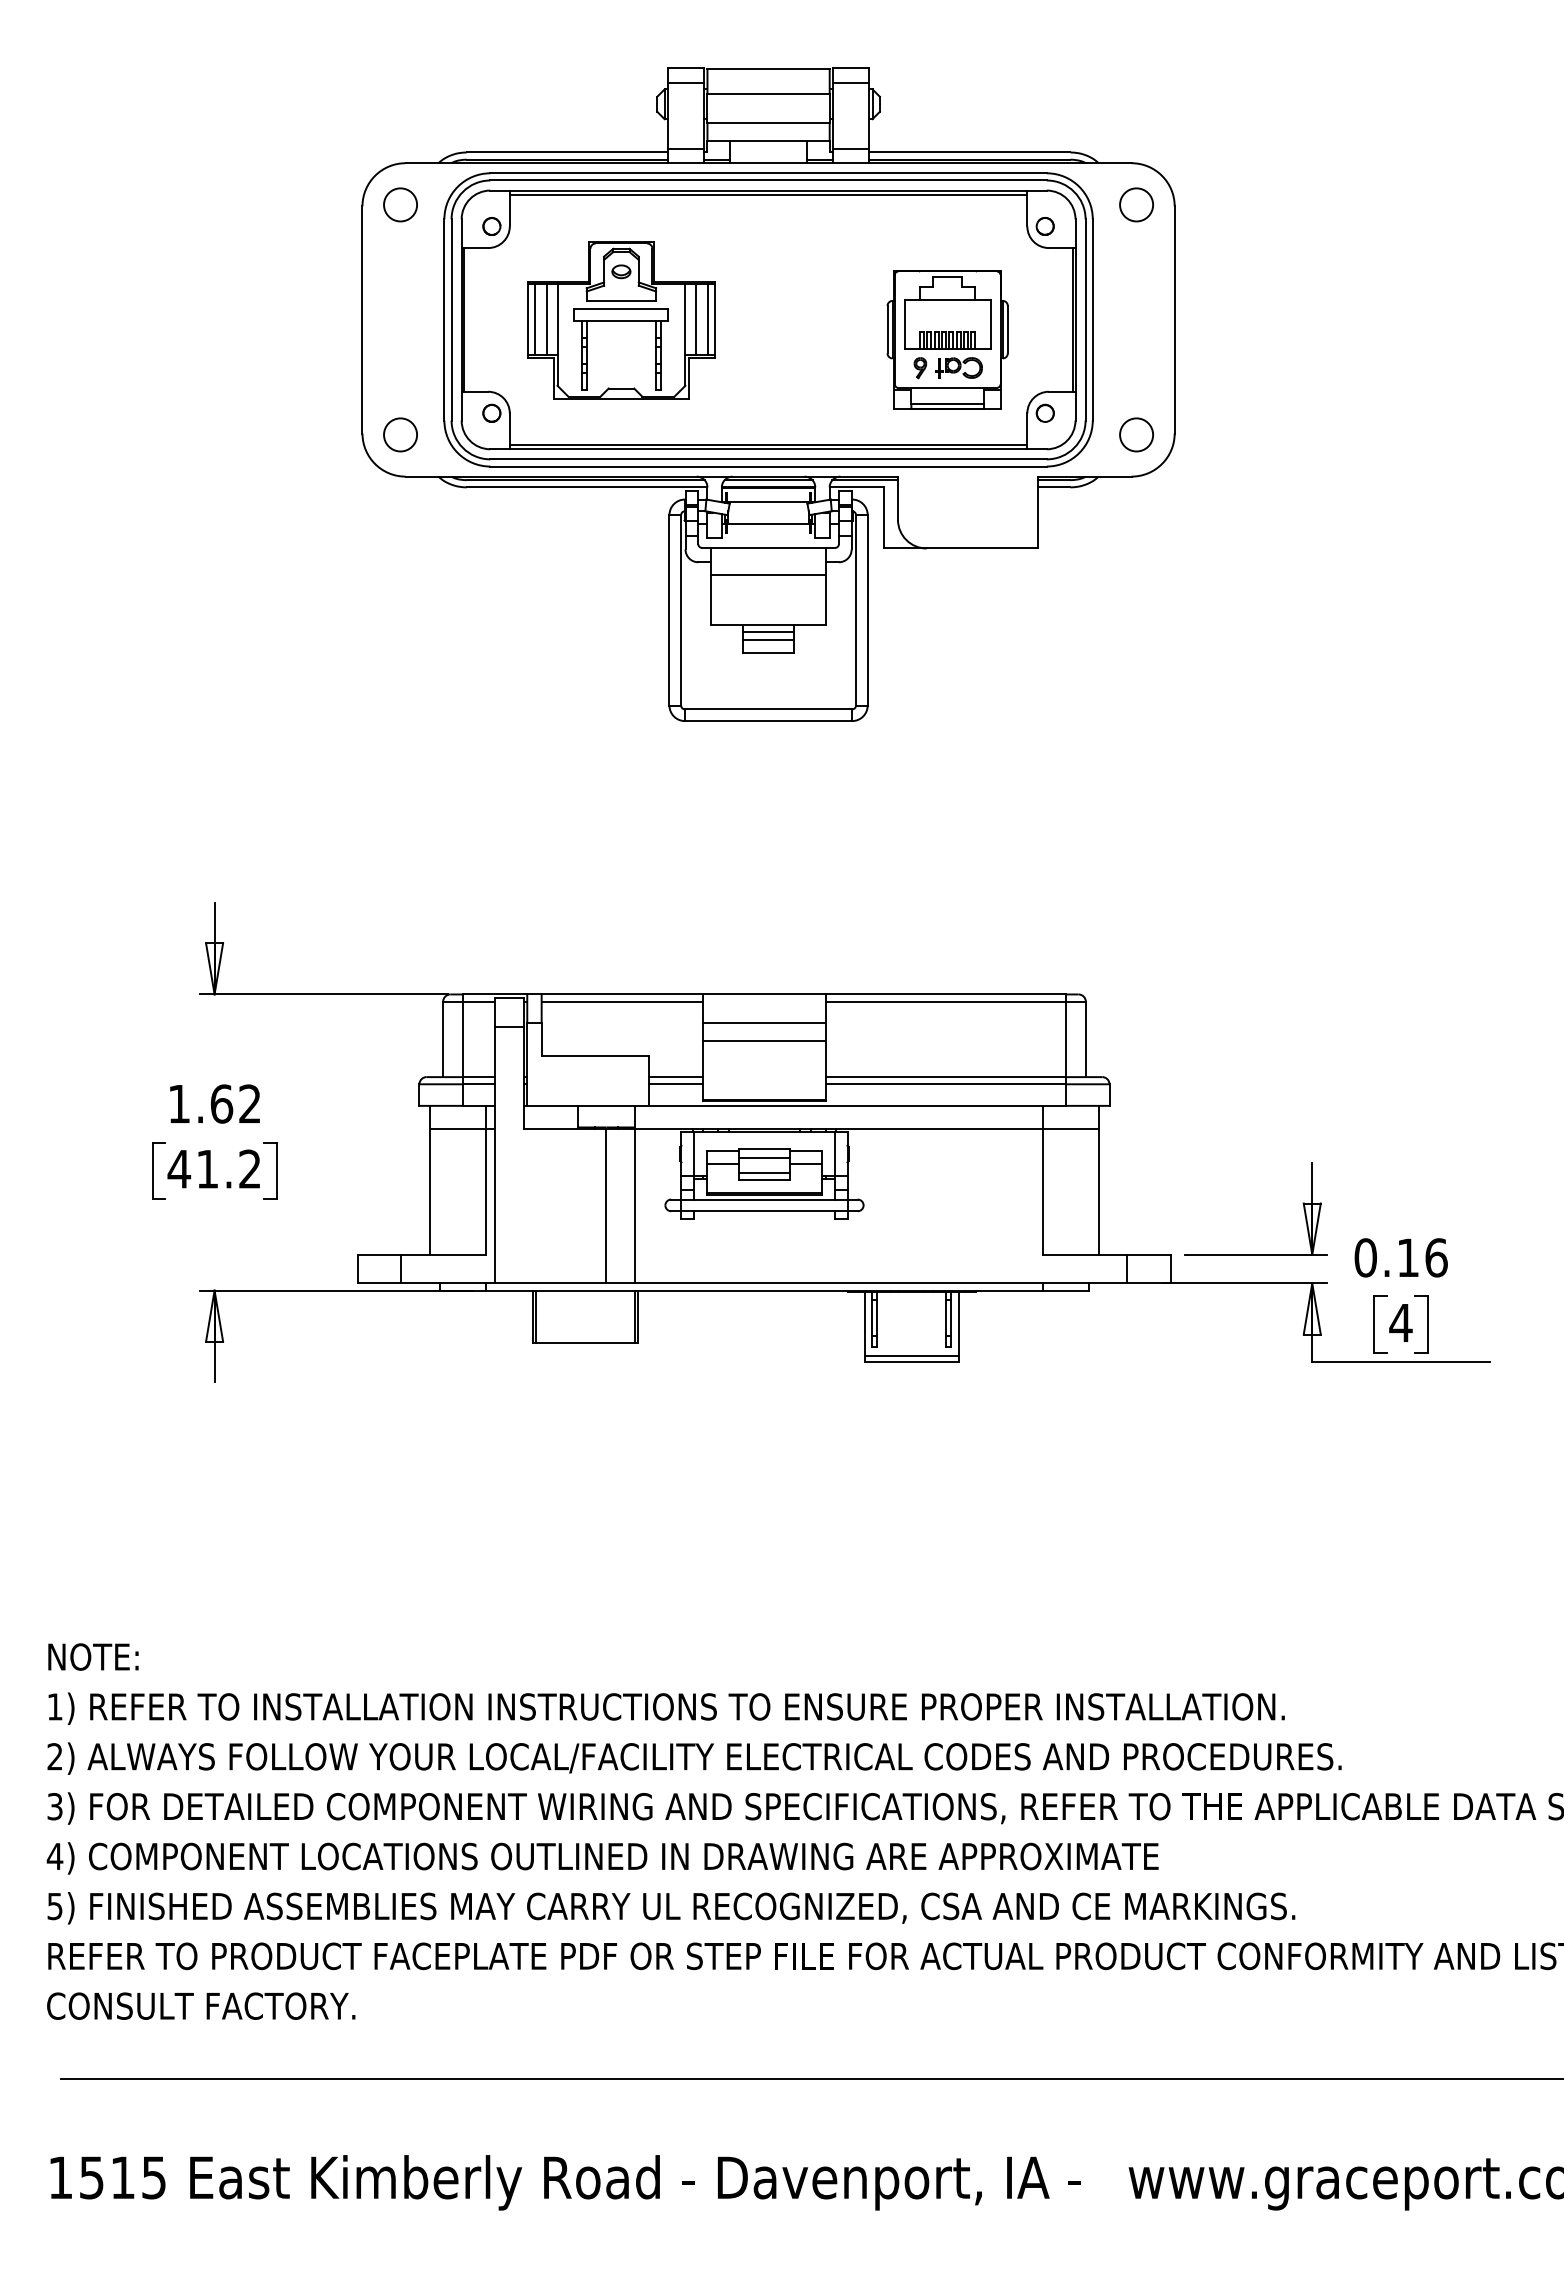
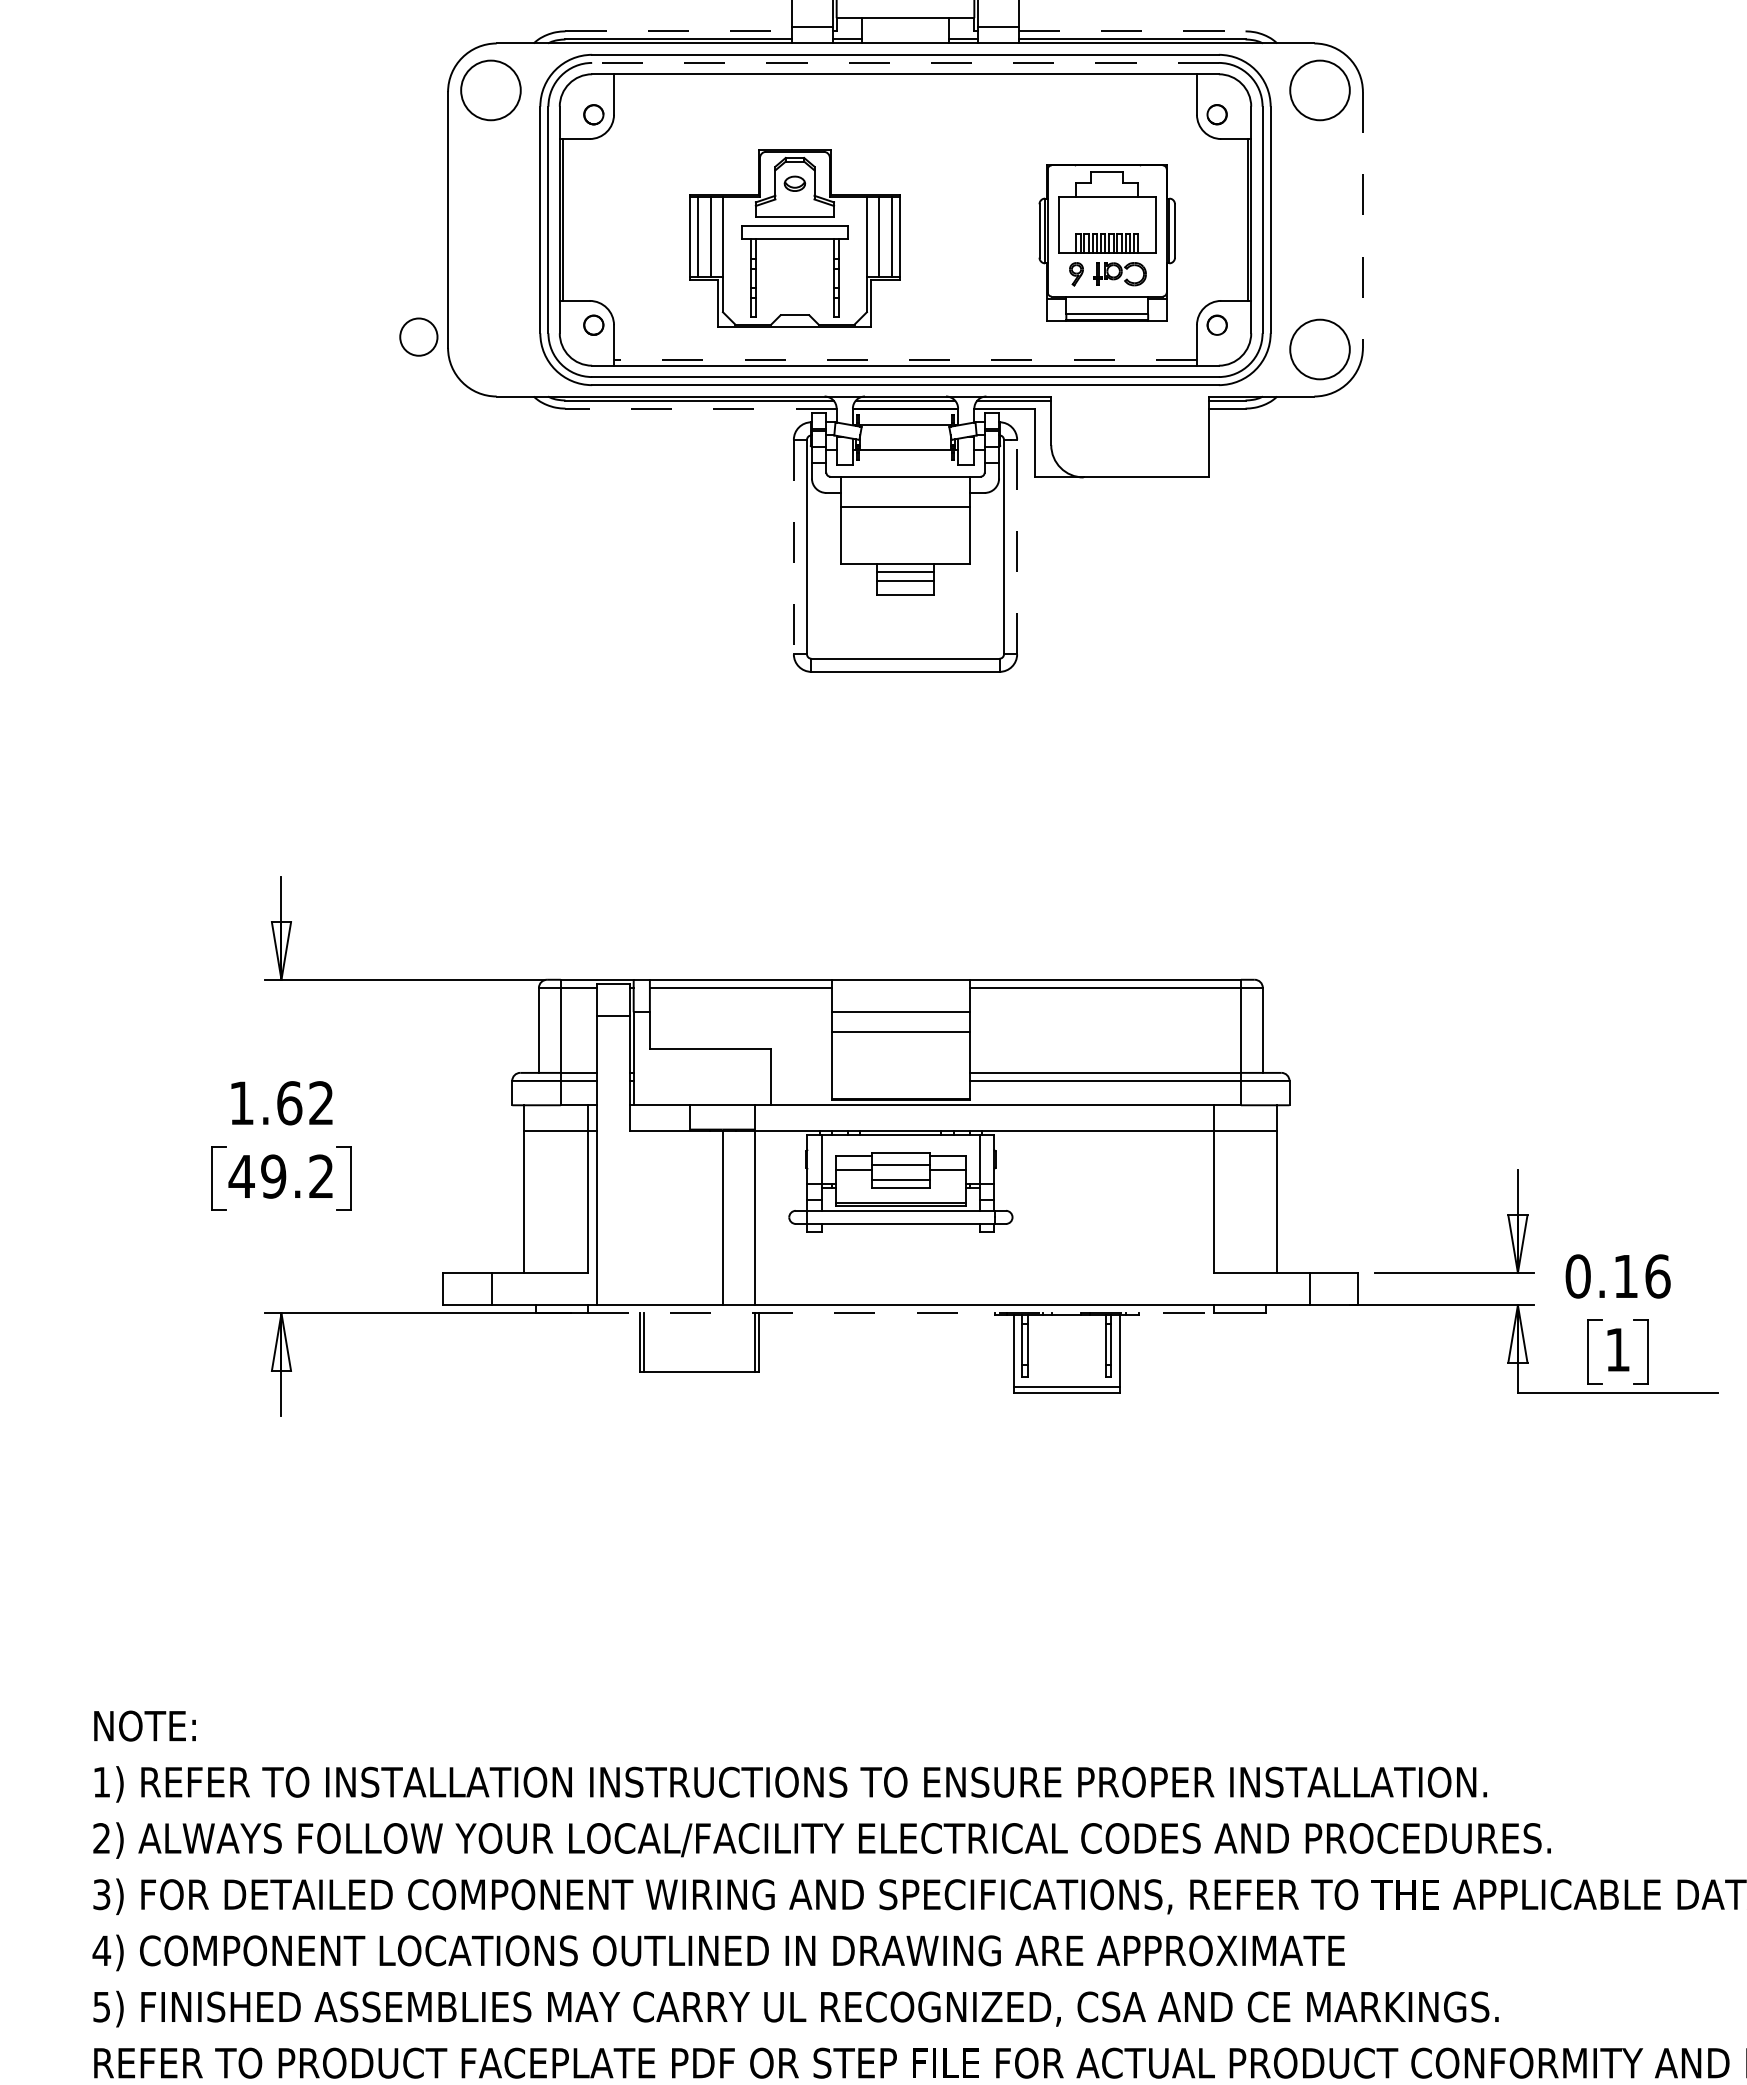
line: (567, 152) -> (679, 31), solid -> dashed
line: (969, 152) -> (1131, 31), solid -> dashed
line: (768, 180) -> (905, 62), solid -> dashed
line: (768, 195) -> (905, 79), removed
circle: (400, 204) -> (490, 89), size x1.6
circle: (1136, 204) -> (1319, 89), size x1.6
line: (1174, 319) -> (1362, 219), solid -> dashed
part: (621, 320) -> (795, 238), moved
circle: (400, 434) -> (418, 336), moved
circle: (1136, 434) -> (1319, 349), size x1.6
line: (768, 444) -> (905, 360), solid -> dashed
line: (586, 487) -> (700, 408), solid -> dashed
line: (867, 609) -> (1016, 546), solid -> dashed
line: (669, 610) -> (793, 547), solid -> dashed
line: (676, 1077) -> (801, 1073), removed
line: (676, 1084) -> (801, 1081), removed
text: (207, 1168) -> (273, 1175), 41.2 -> 49.2
line: (764, 1290) -> (900, 1313), solid -> dashed
text: (1400, 1322) -> (1617, 1349), 4 -> 1

